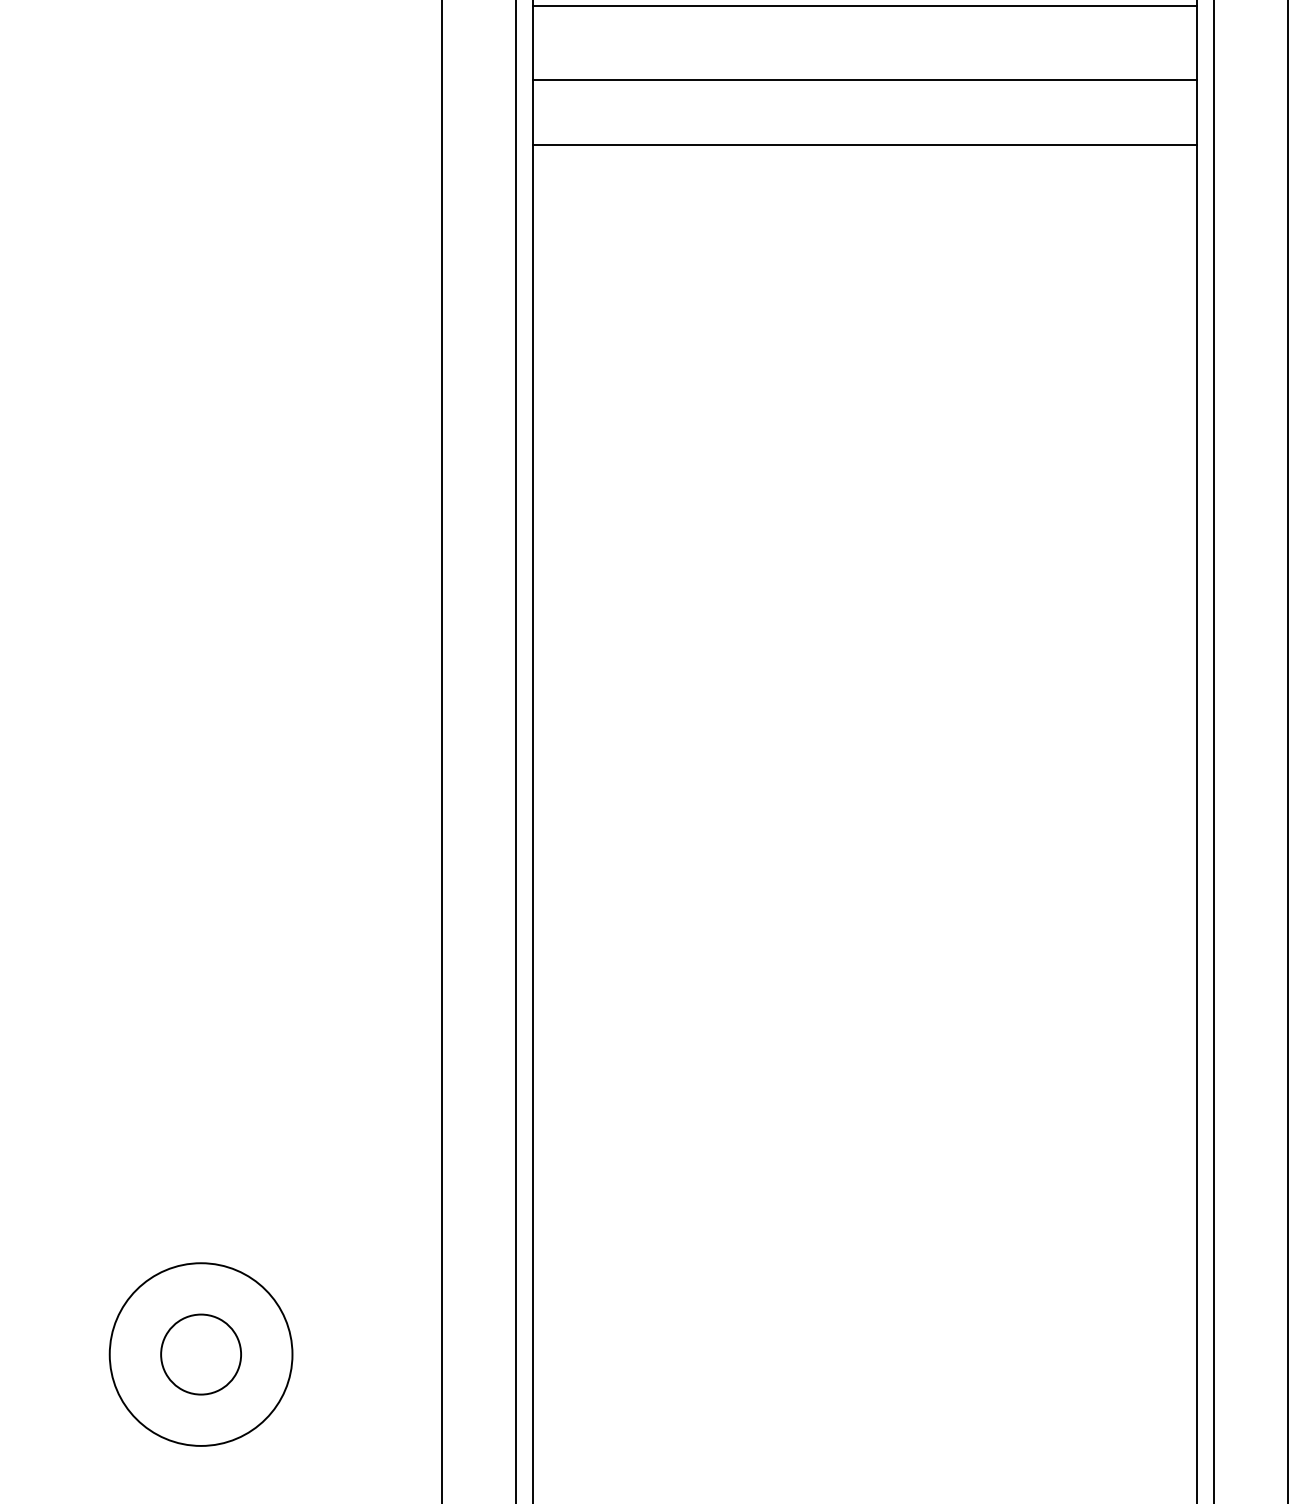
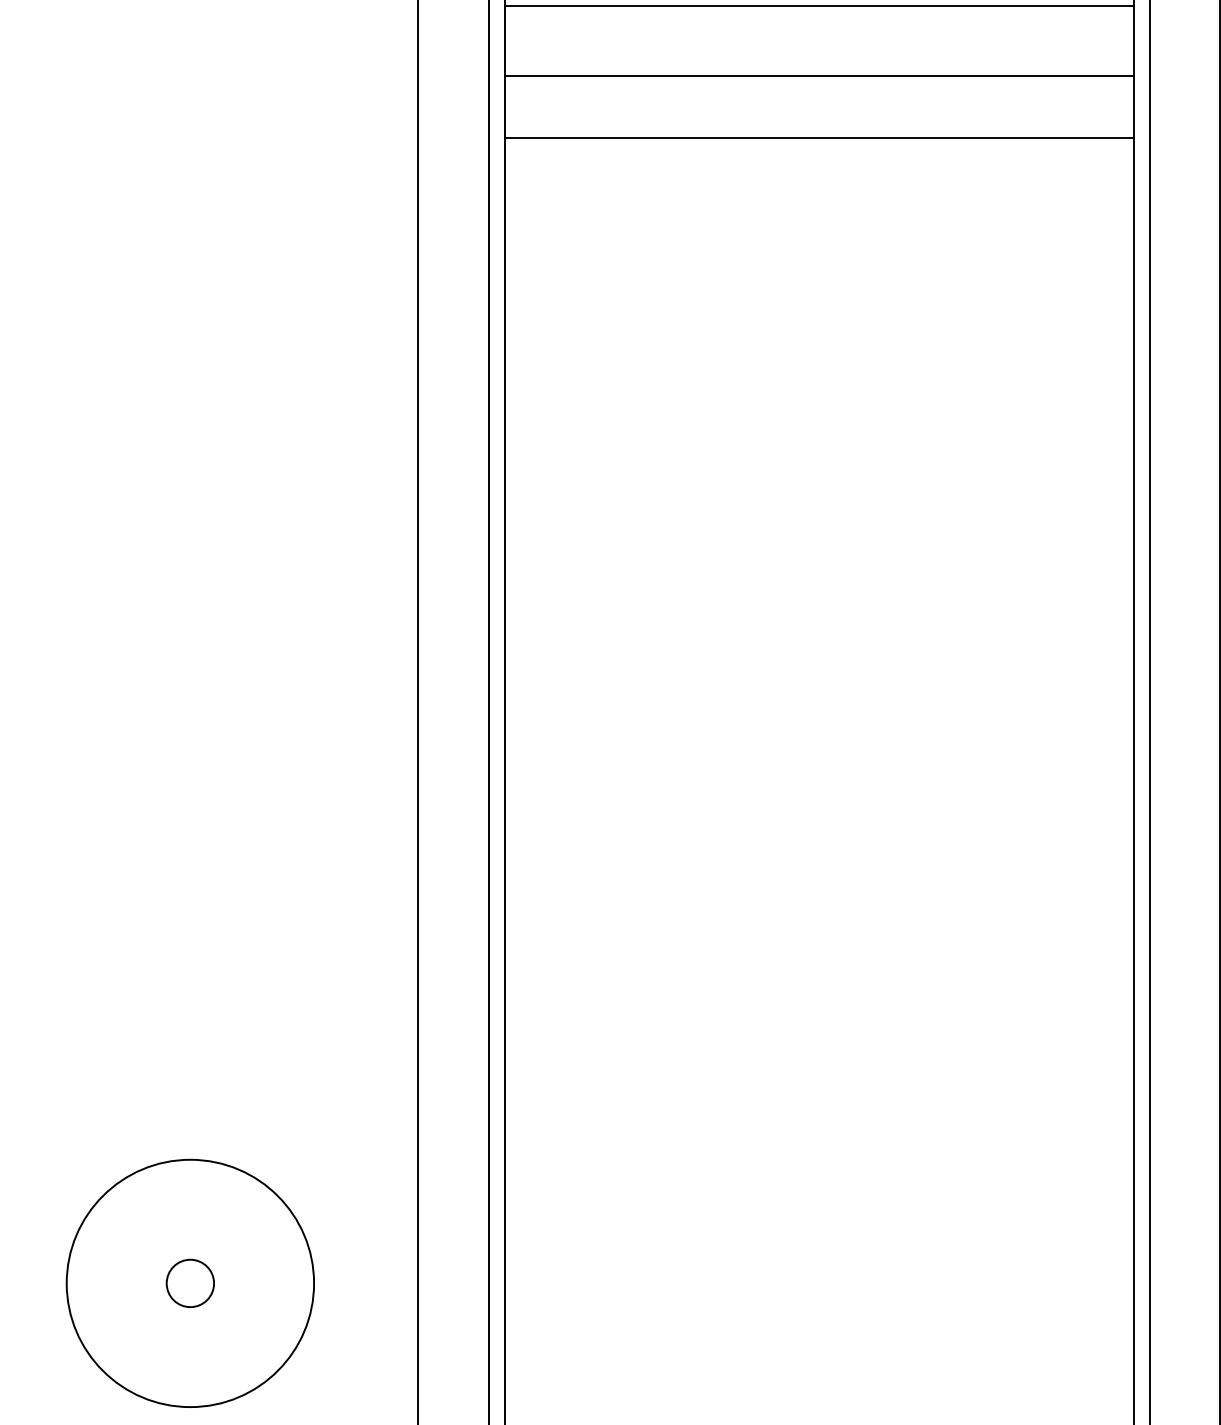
circle: (200, 1354) -> (189, 1283), size x1.43
circle: (201, 1354) -> (190, 1283), size x0.62

